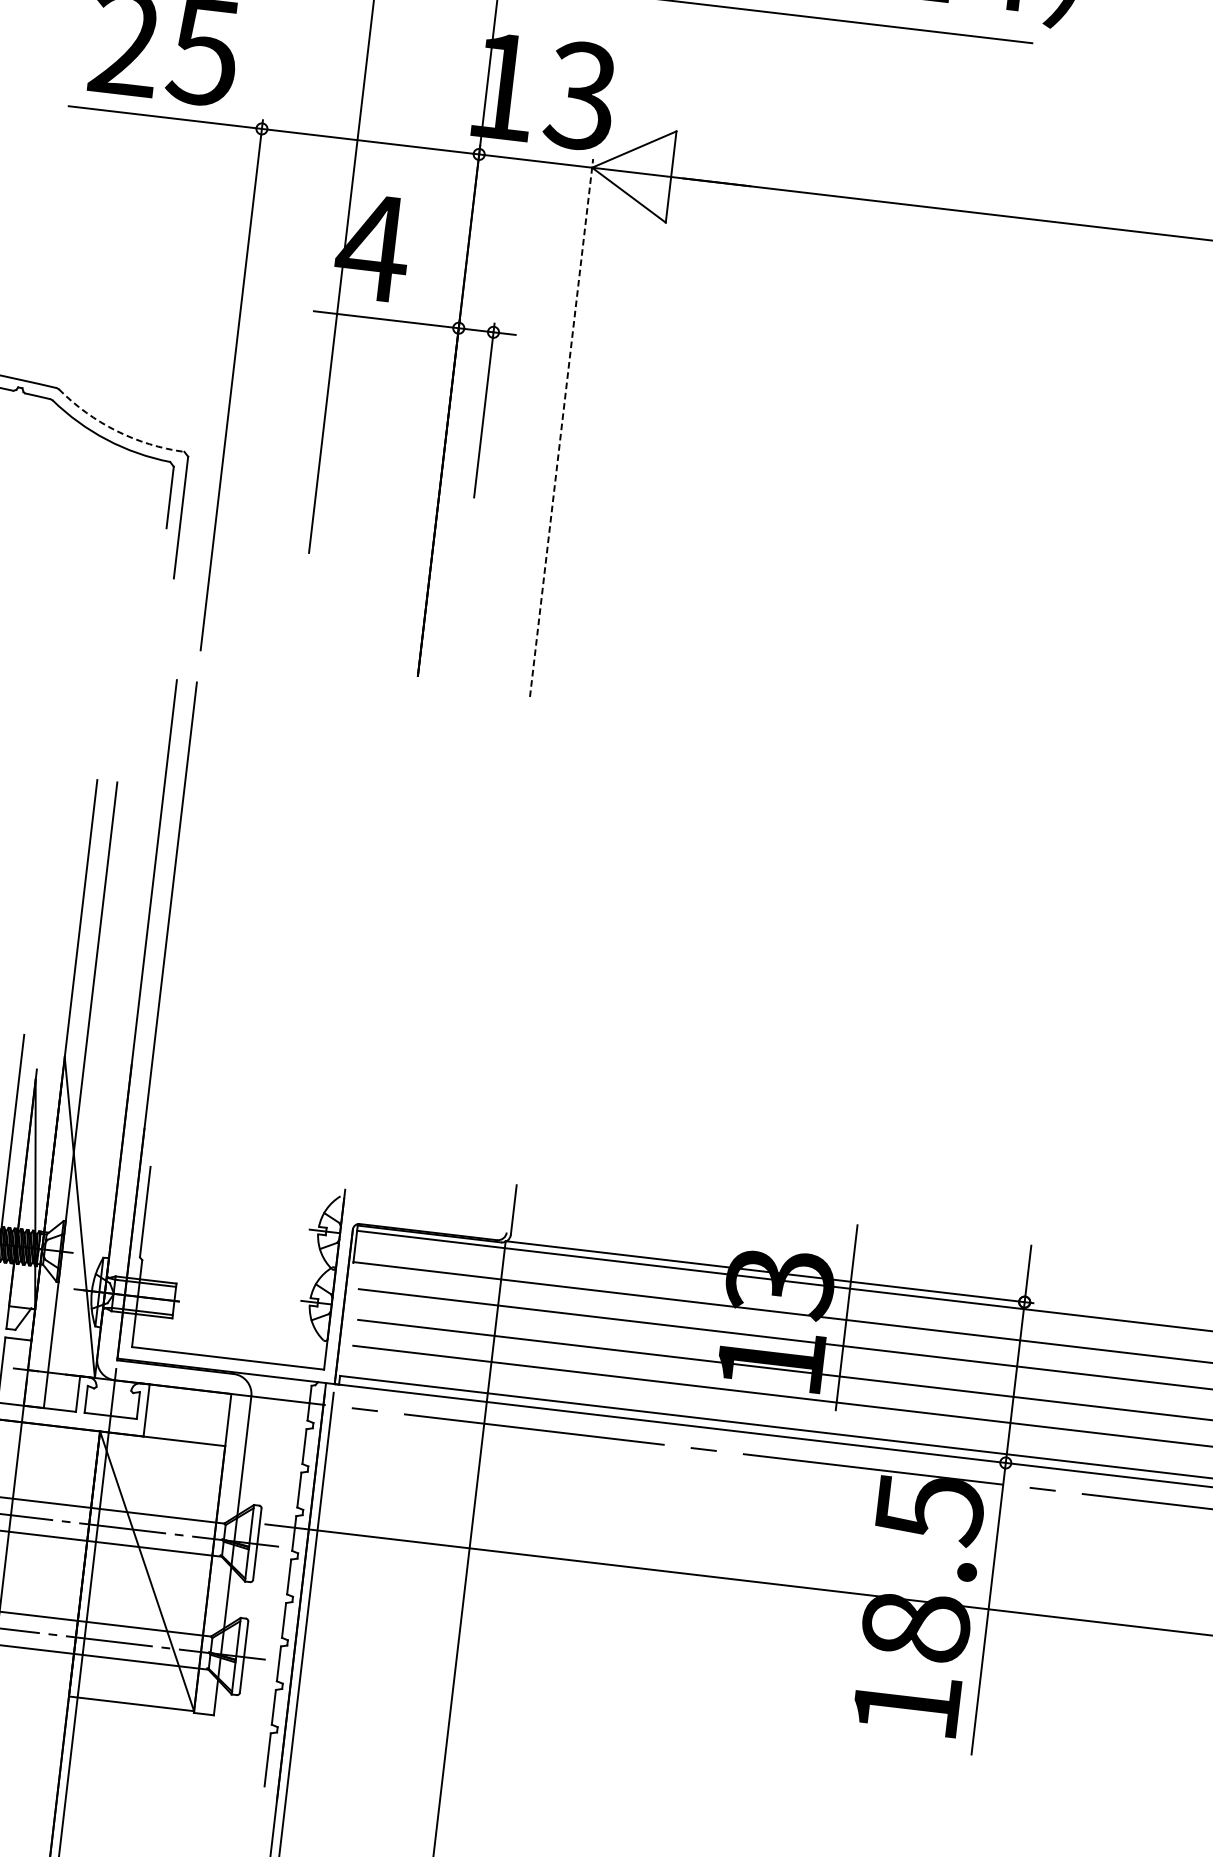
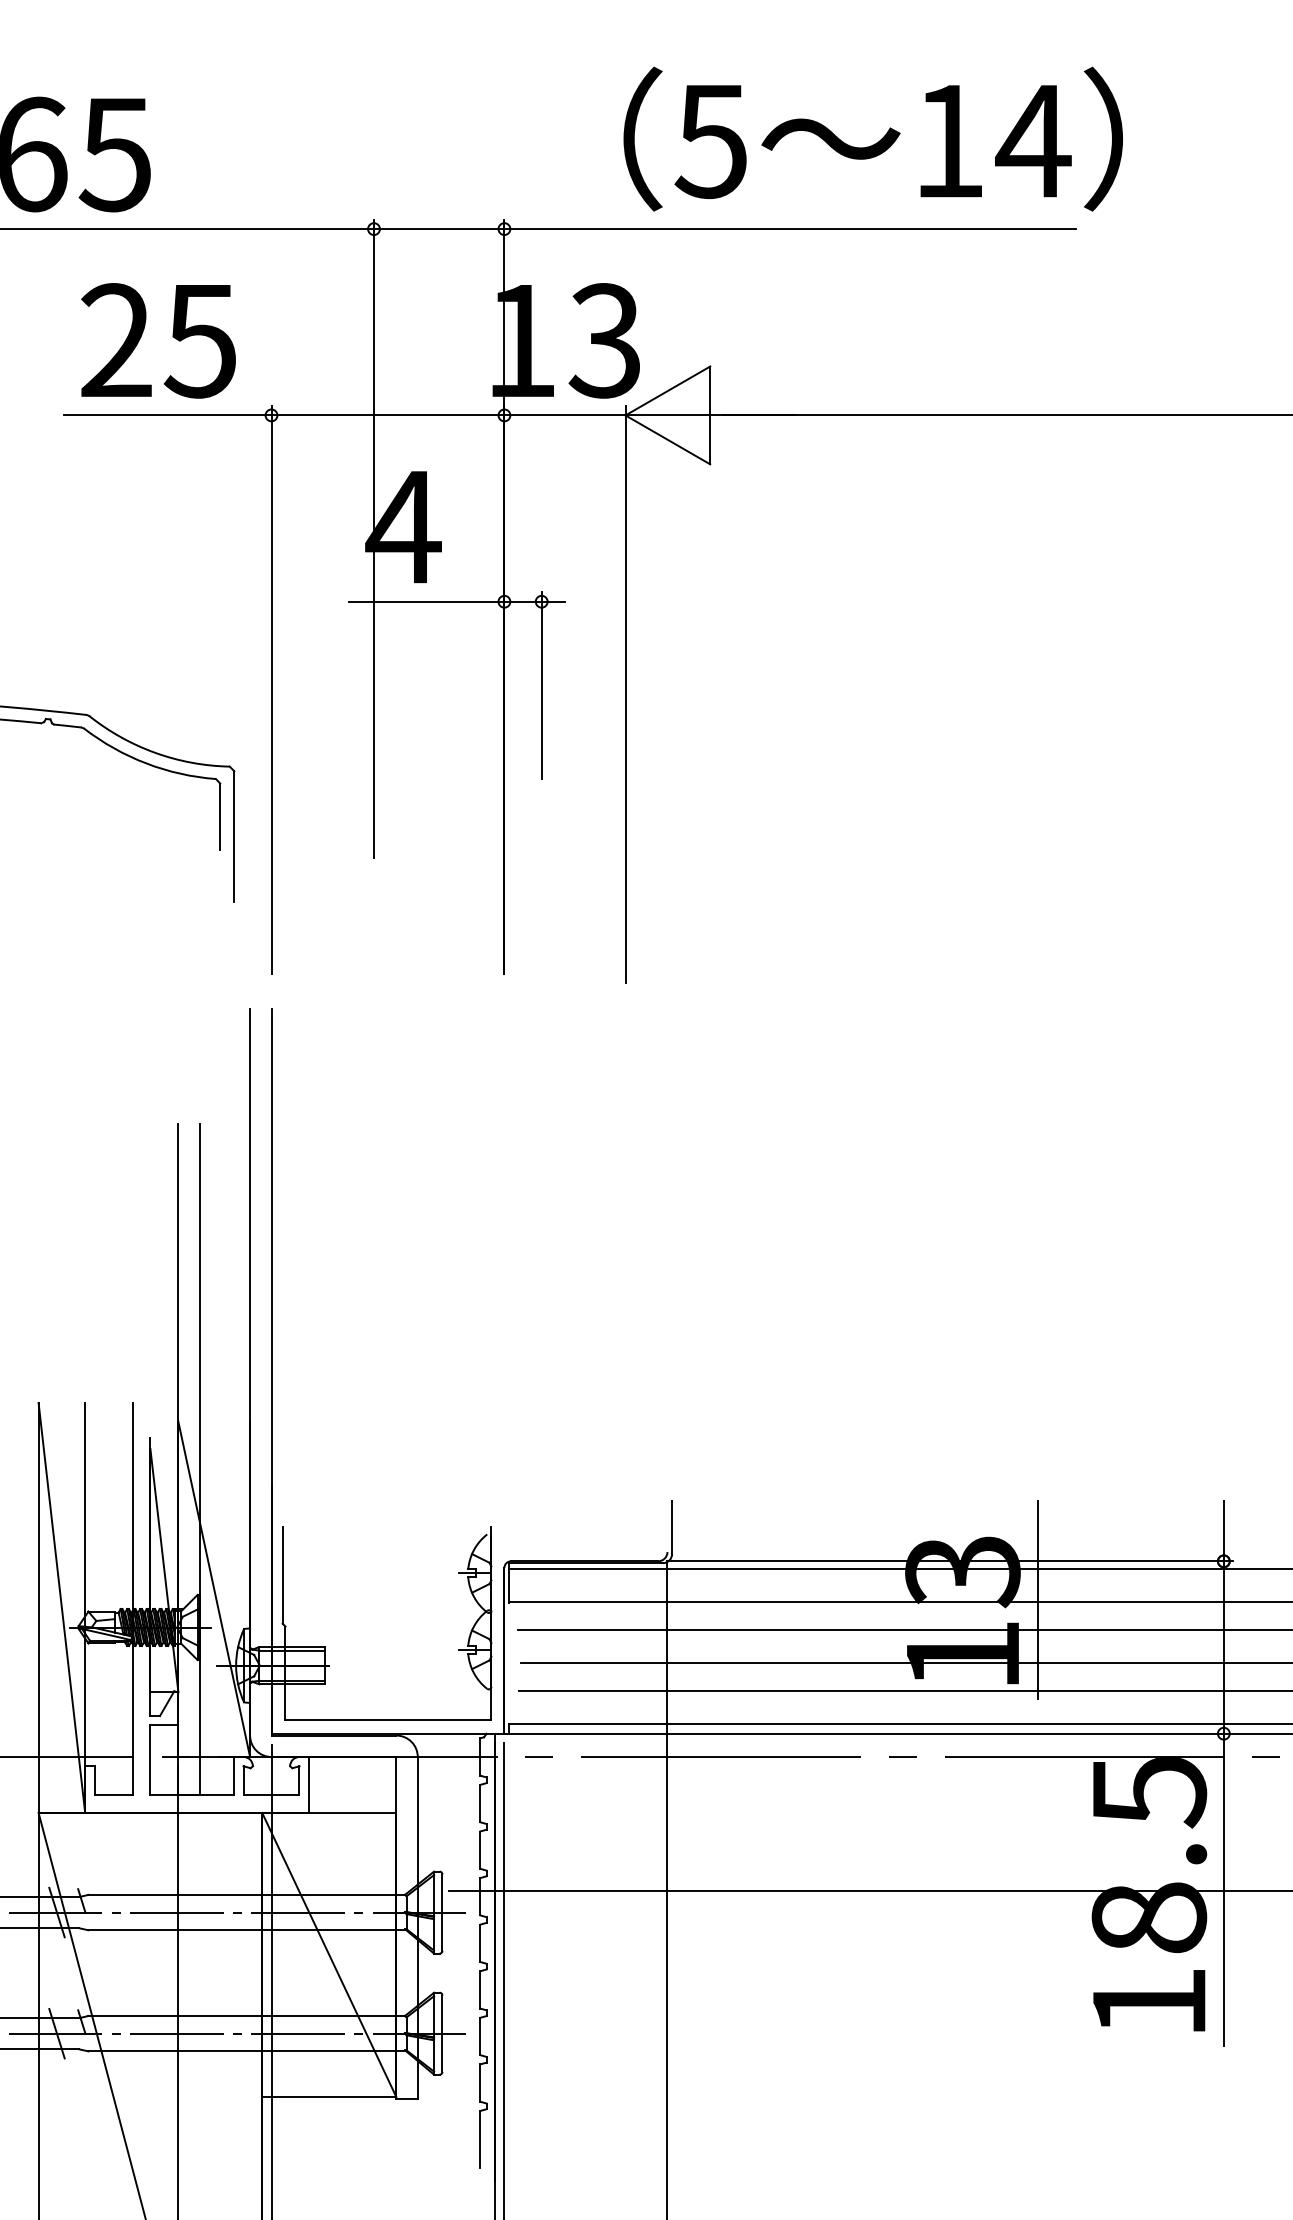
line: (561, 427) -> (625, 693), dashed -> solid
arc: (116, 430) -> (155, 752), dashed -> solid

